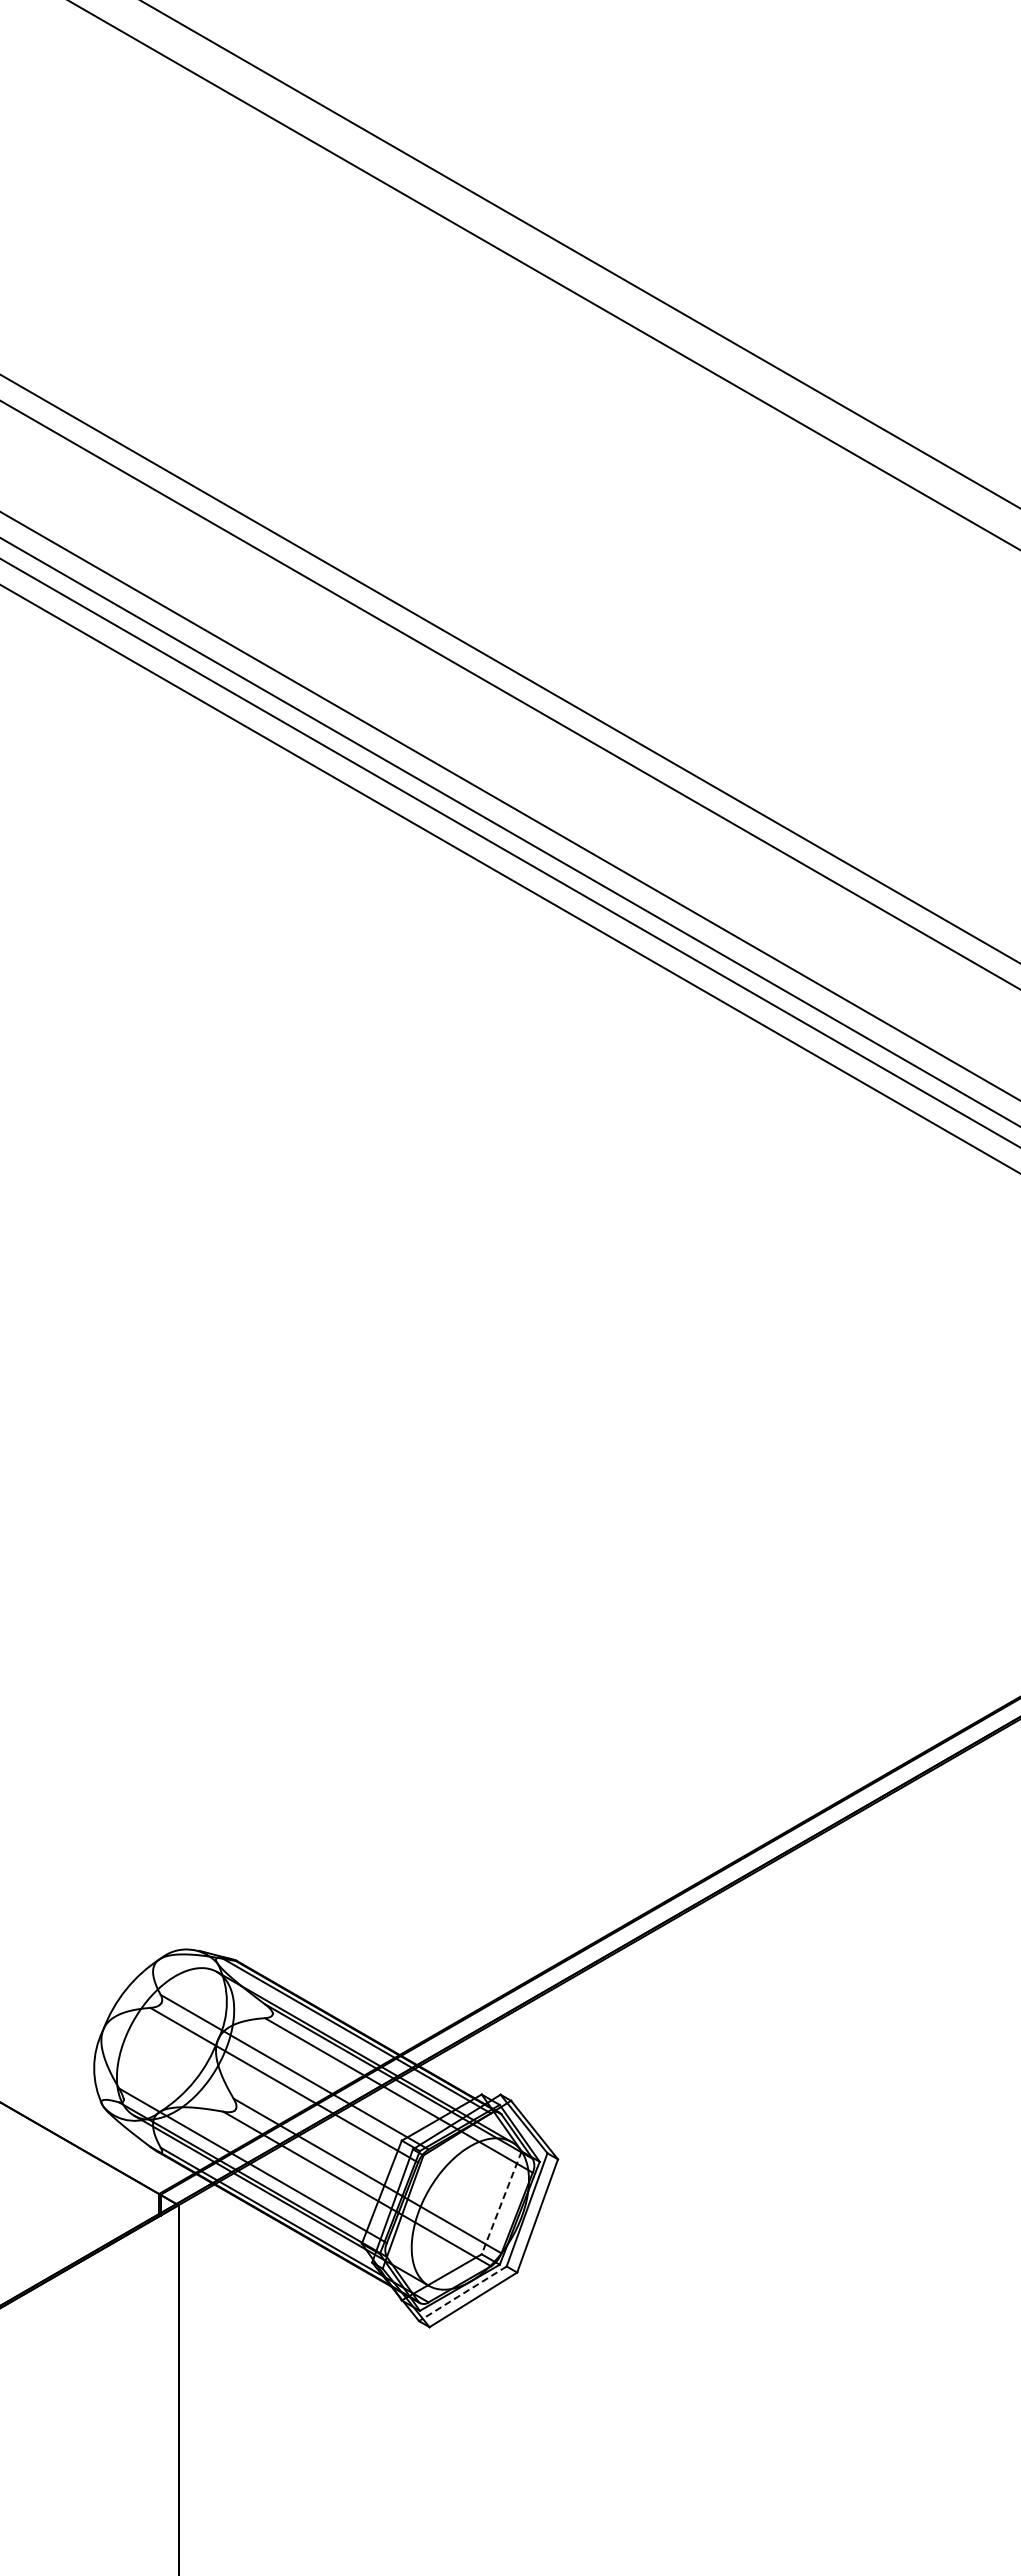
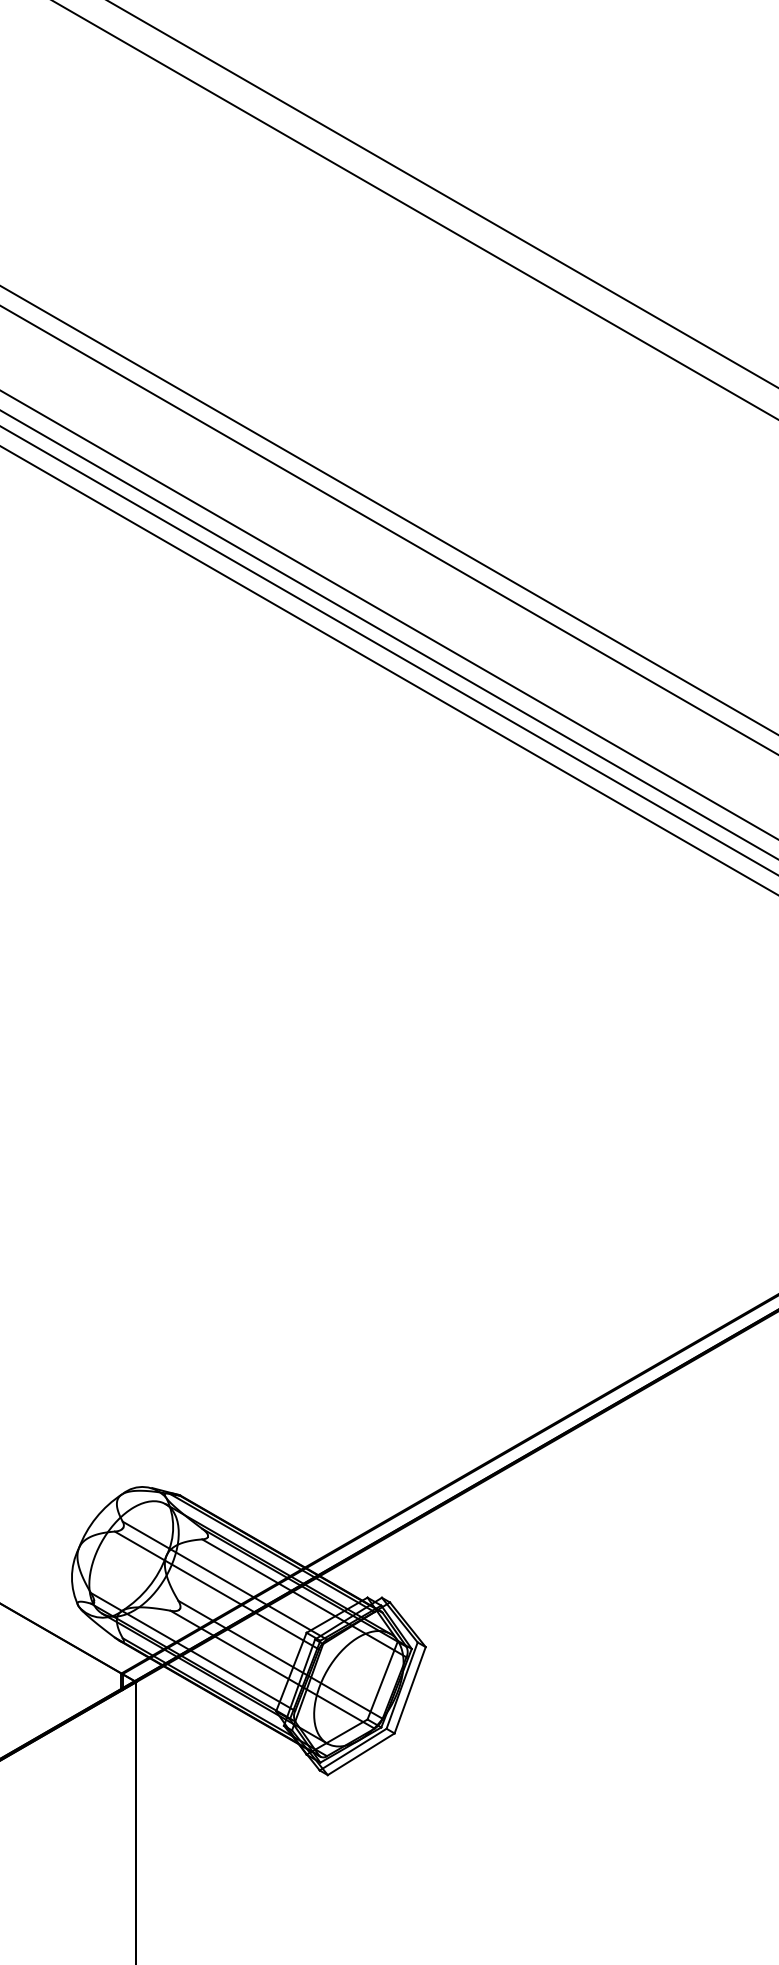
line: (501, 2203) -> (382, 1680), dashed -> solid
line: (462, 2293) -> (352, 1749), dashed -> solid

